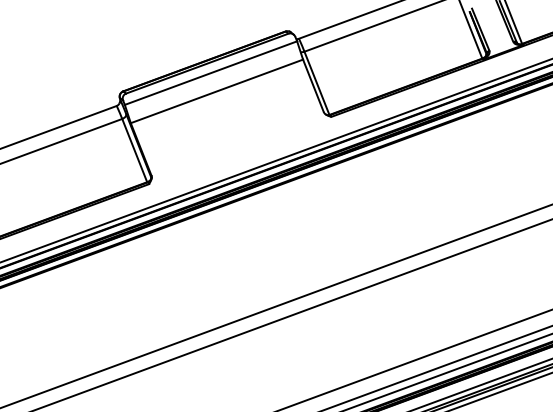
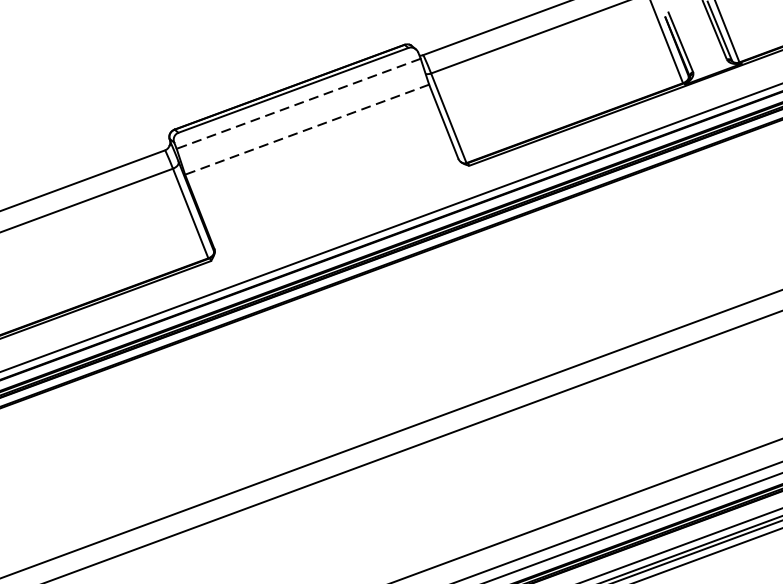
line: (211, 73) -> (299, 104), solid -> dashed
line: (216, 91) -> (306, 129), solid -> dashed

